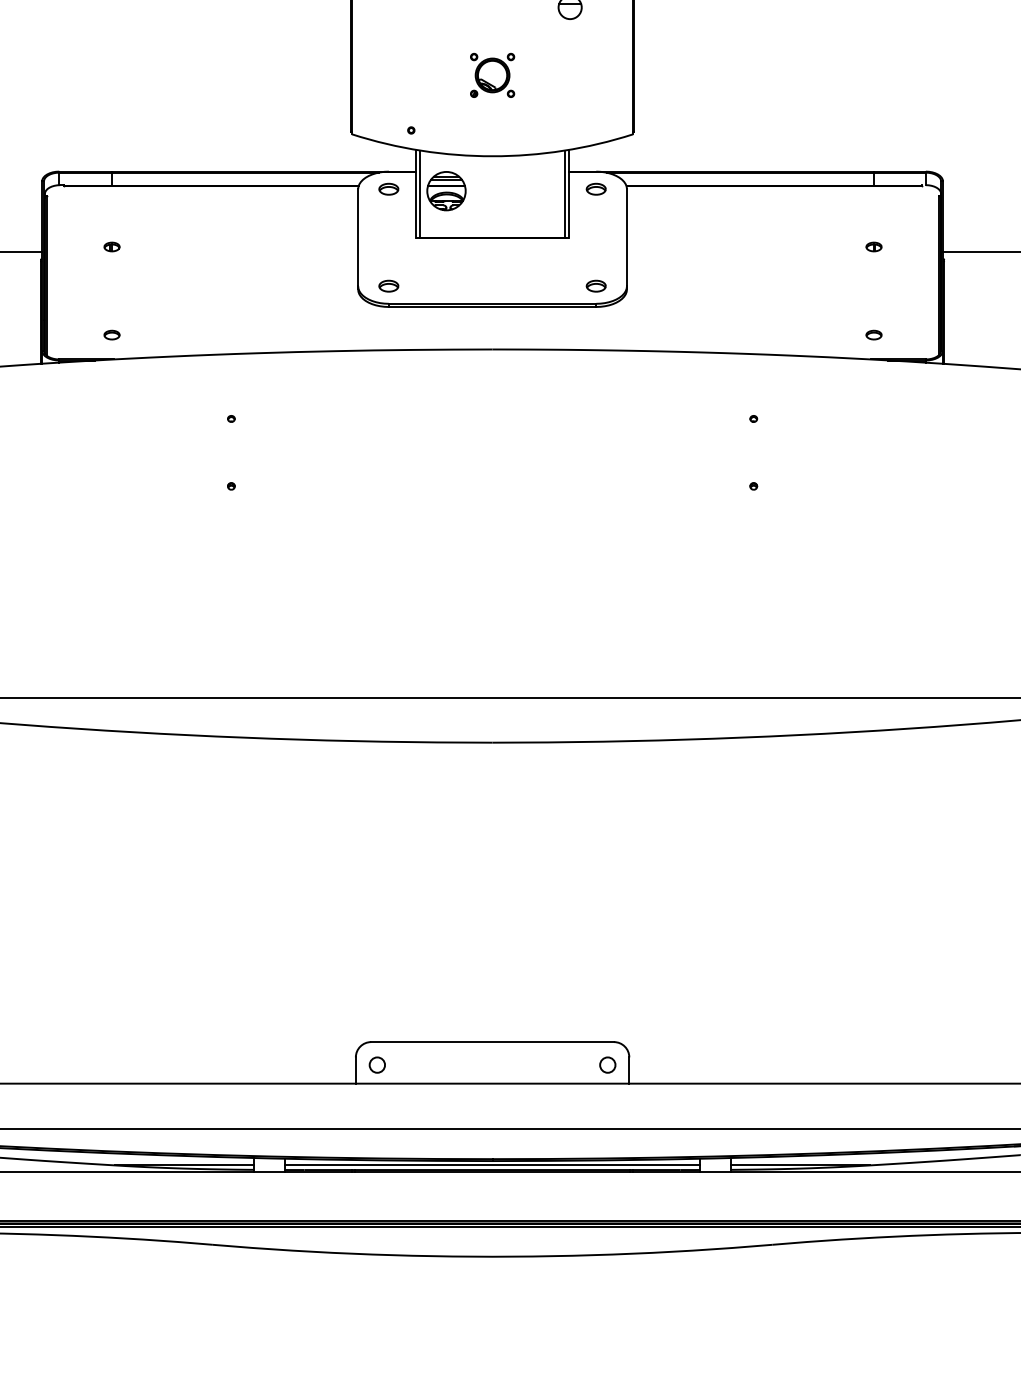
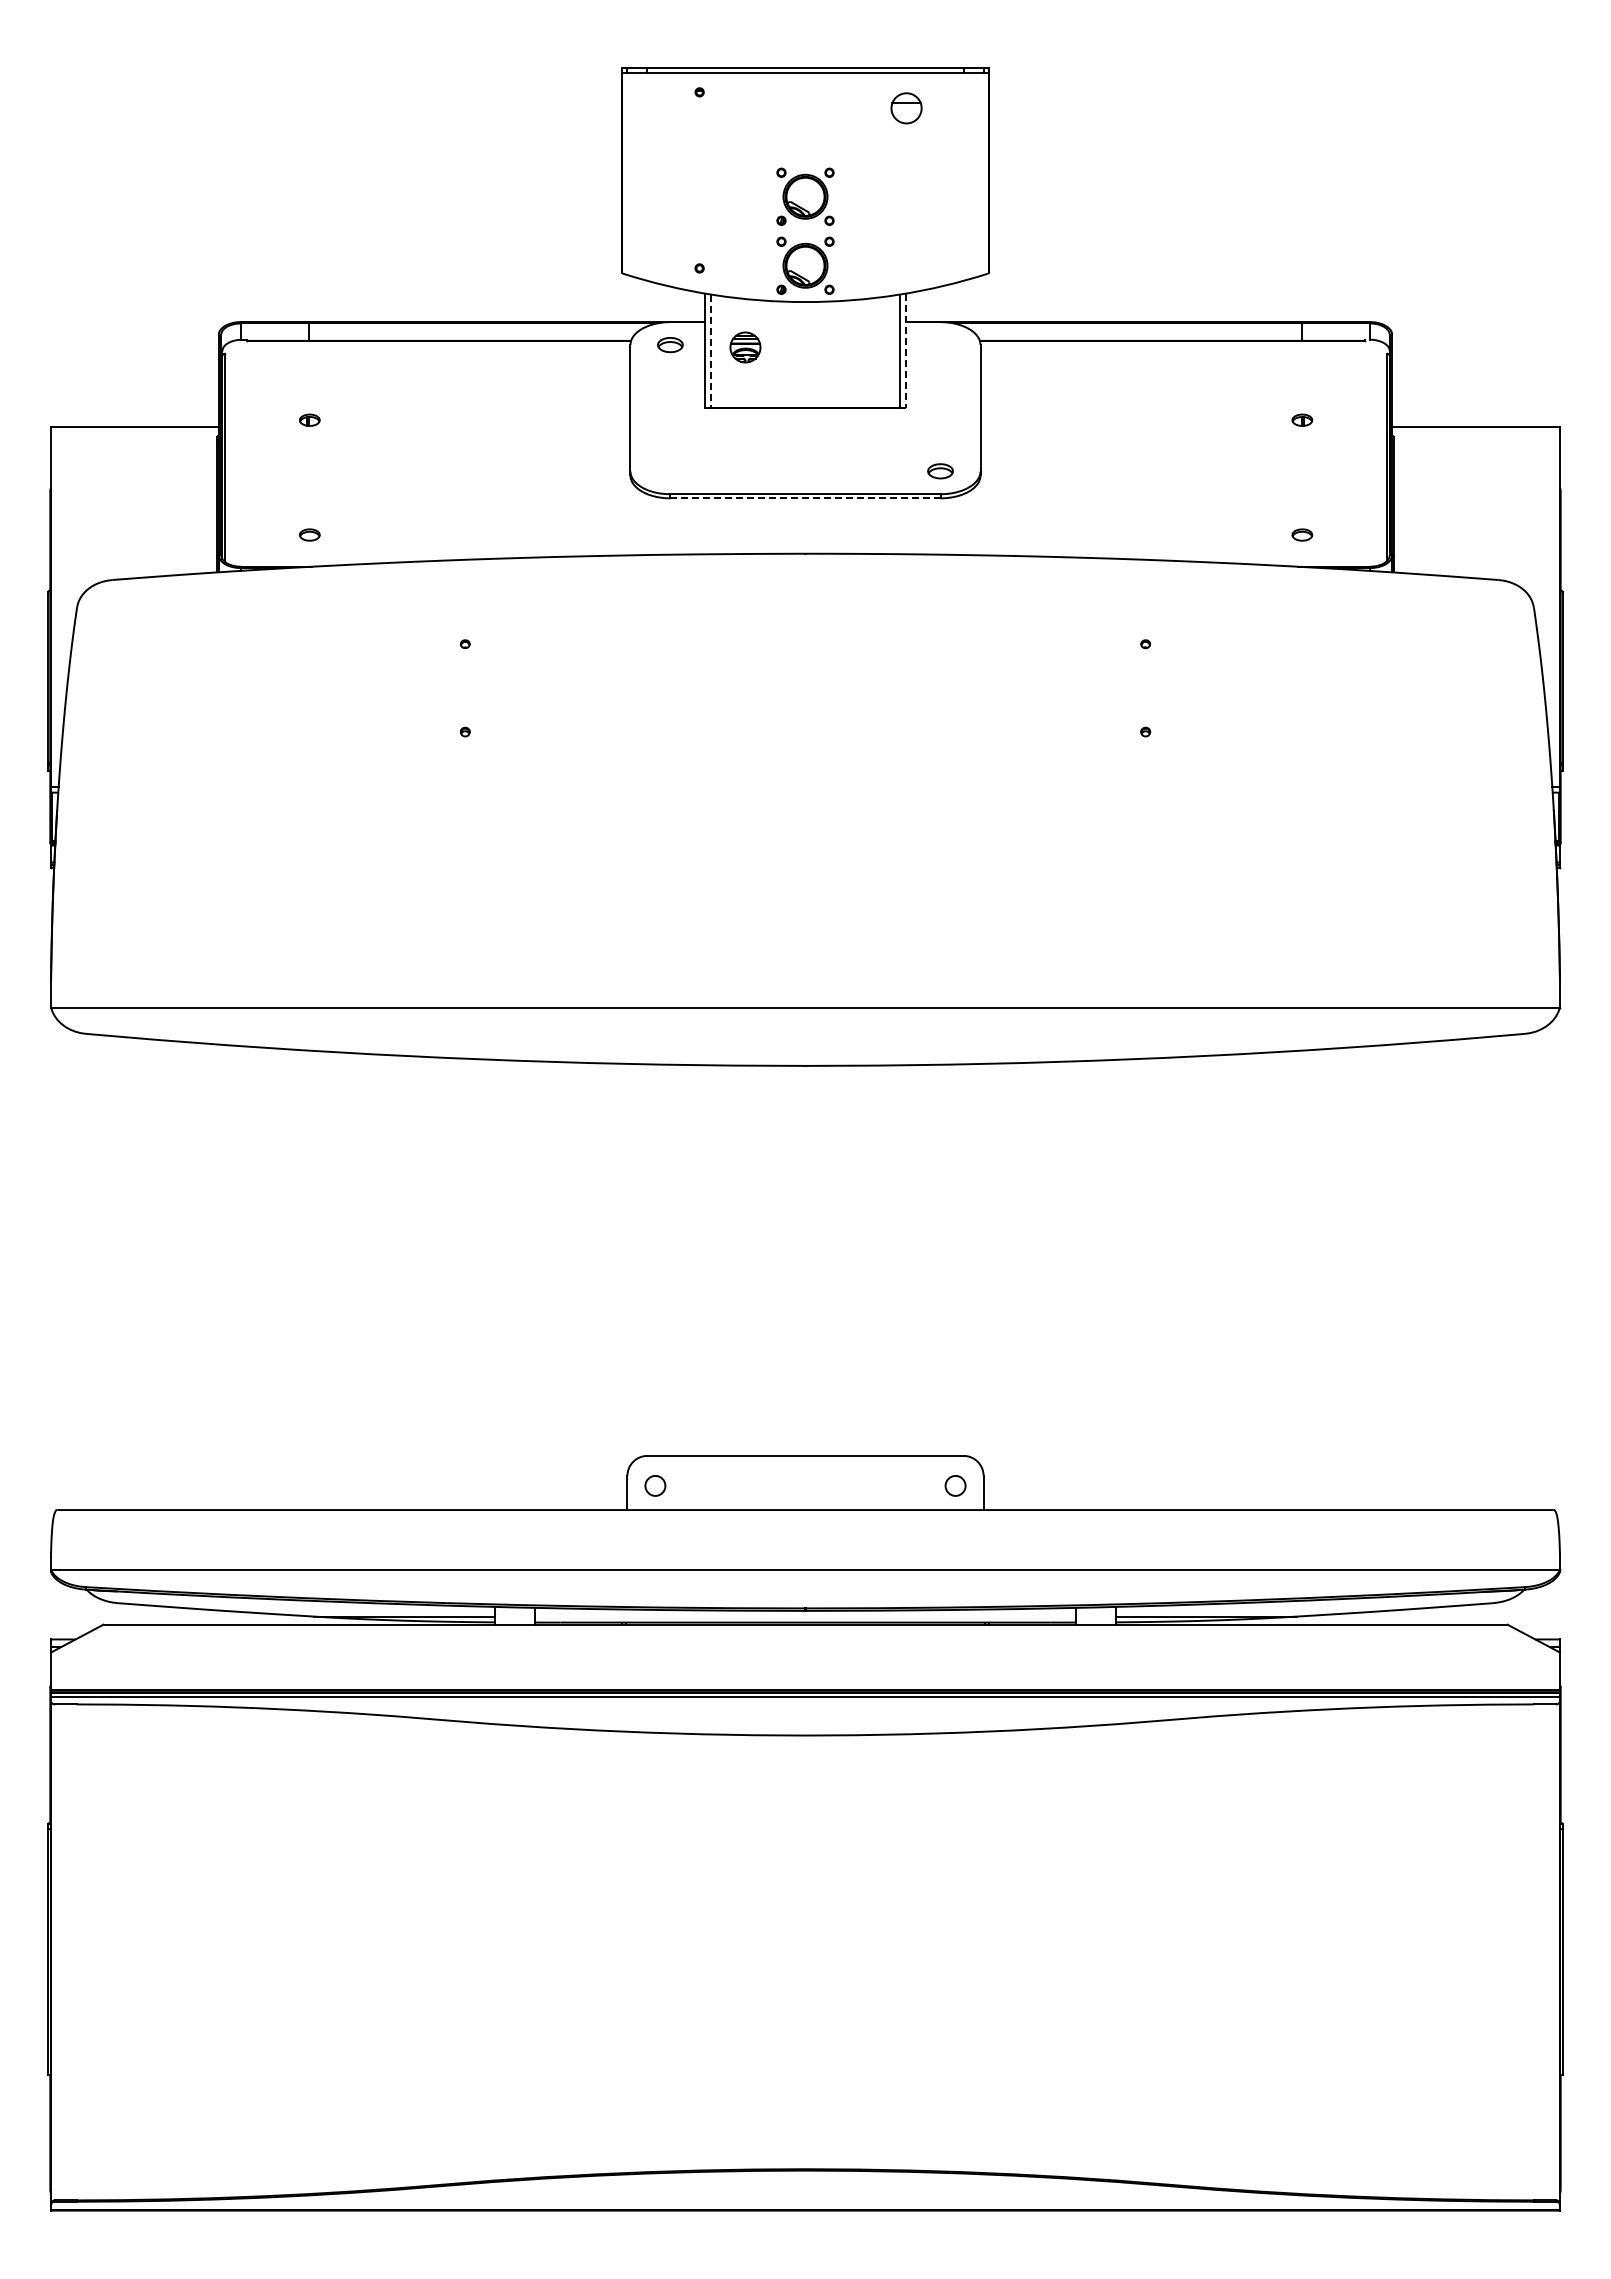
part: (492, 128) -> (805, 265), added
part: (596, 189) -> (940, 345), removed
part: (446, 191) -> (745, 347), size x0.6
line: (420, 194) -> (711, 351), solid -> dashed
line: (569, 194) -> (905, 351), solid -> dashed
part: (388, 286) -> (670, 471), removed
line: (492, 307) -> (805, 498), solid -> dashed
line: (492, 1165) -> (805, 1616), removed

